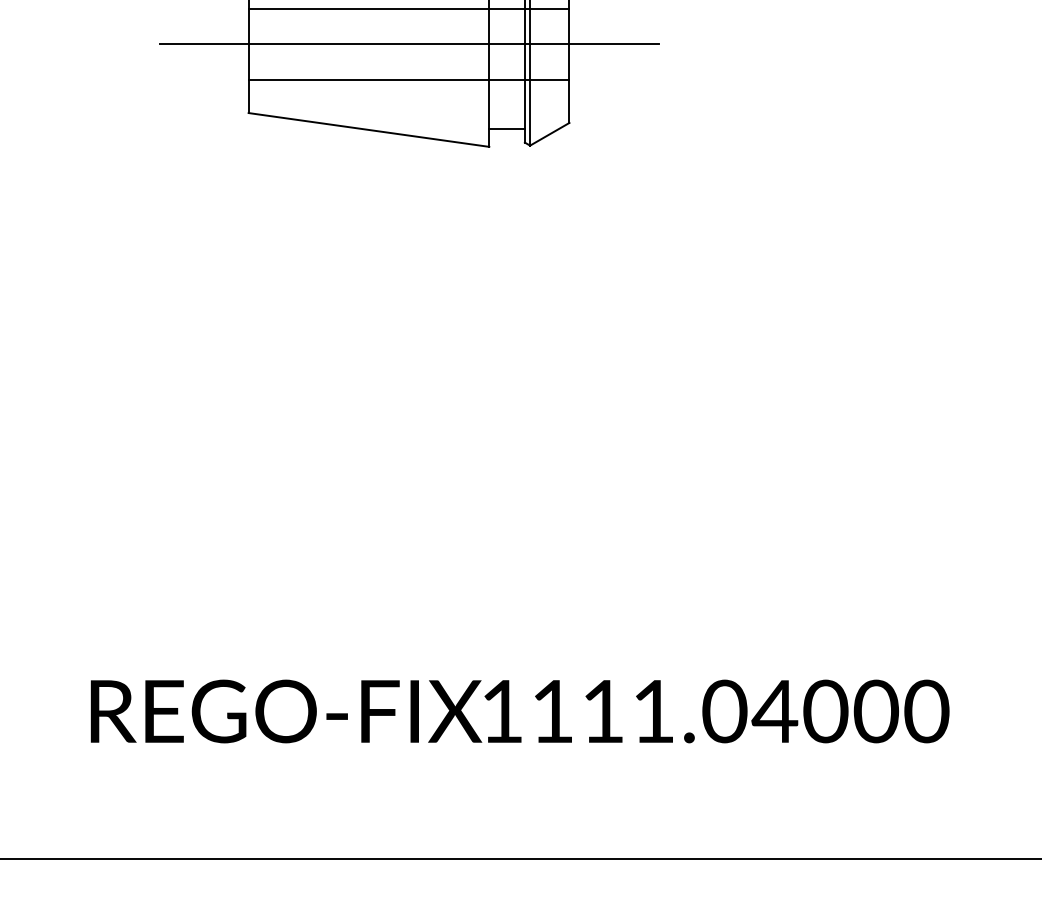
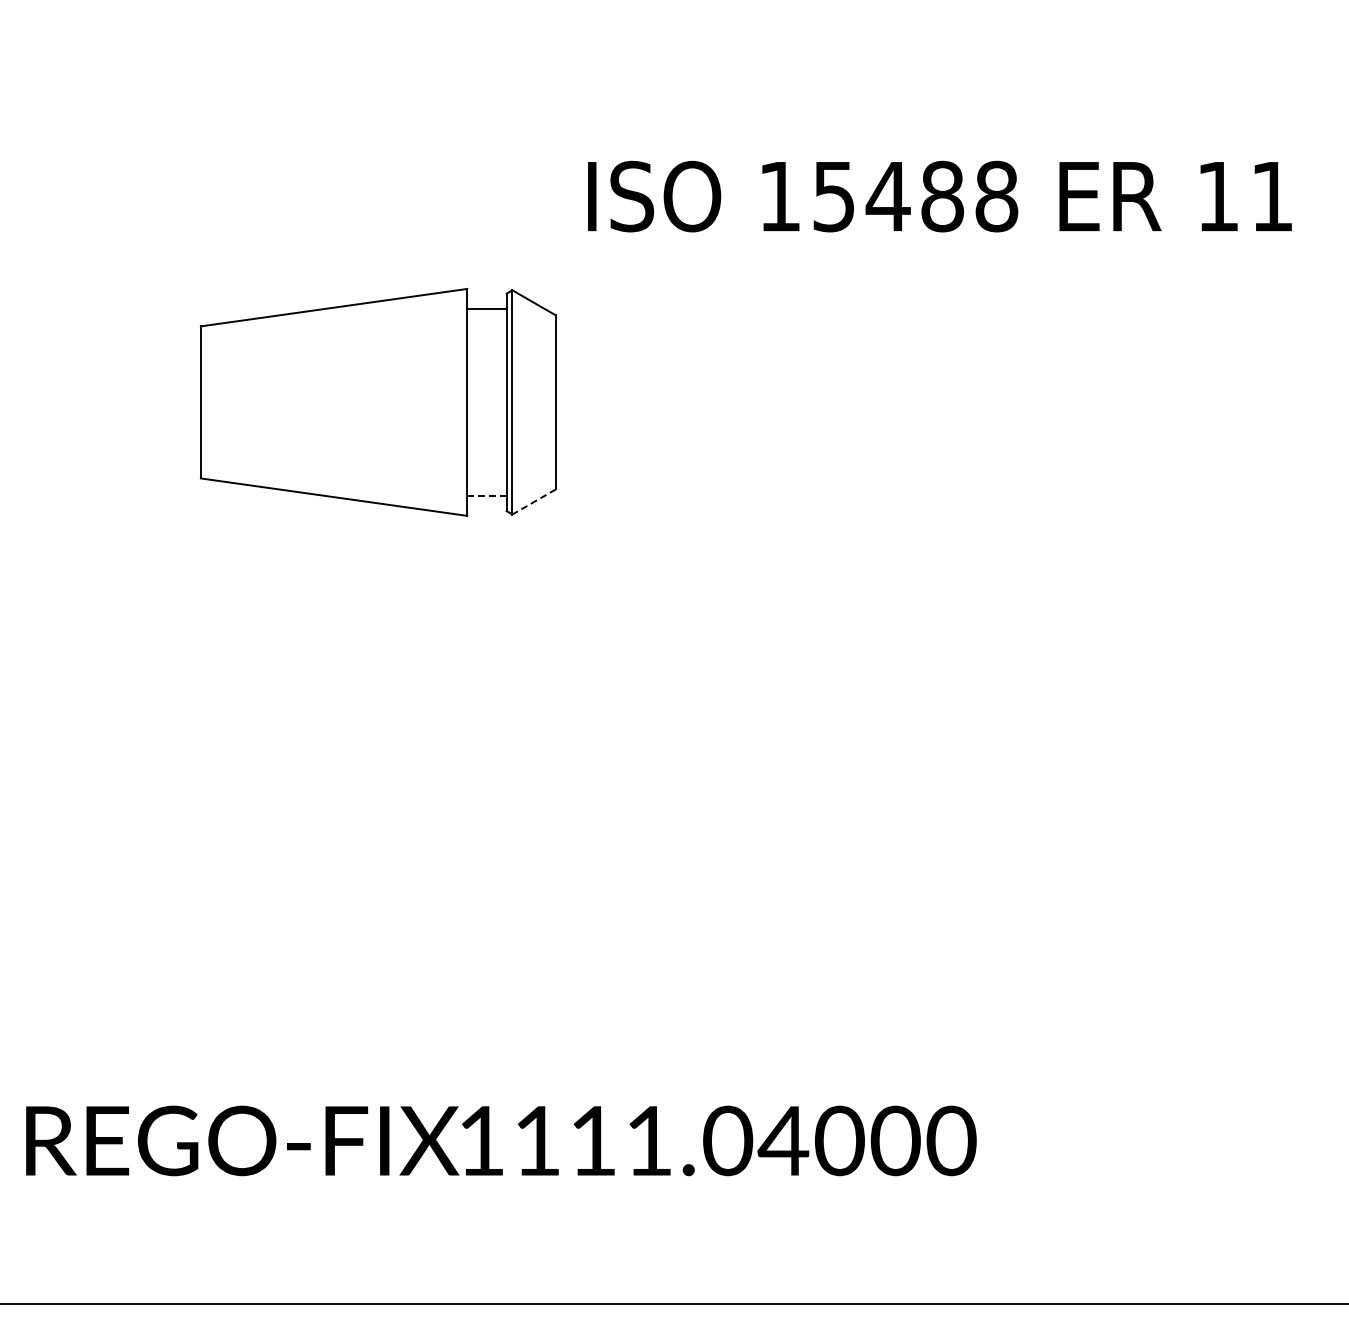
line: (408, 8) -> (377, 362), removed
line: (409, 44) -> (378, 402), removed
line: (408, 79) -> (377, 441), removed
line: (506, 129) -> (486, 496), solid -> dashed
line: (549, 134) -> (533, 502), solid -> dashed

